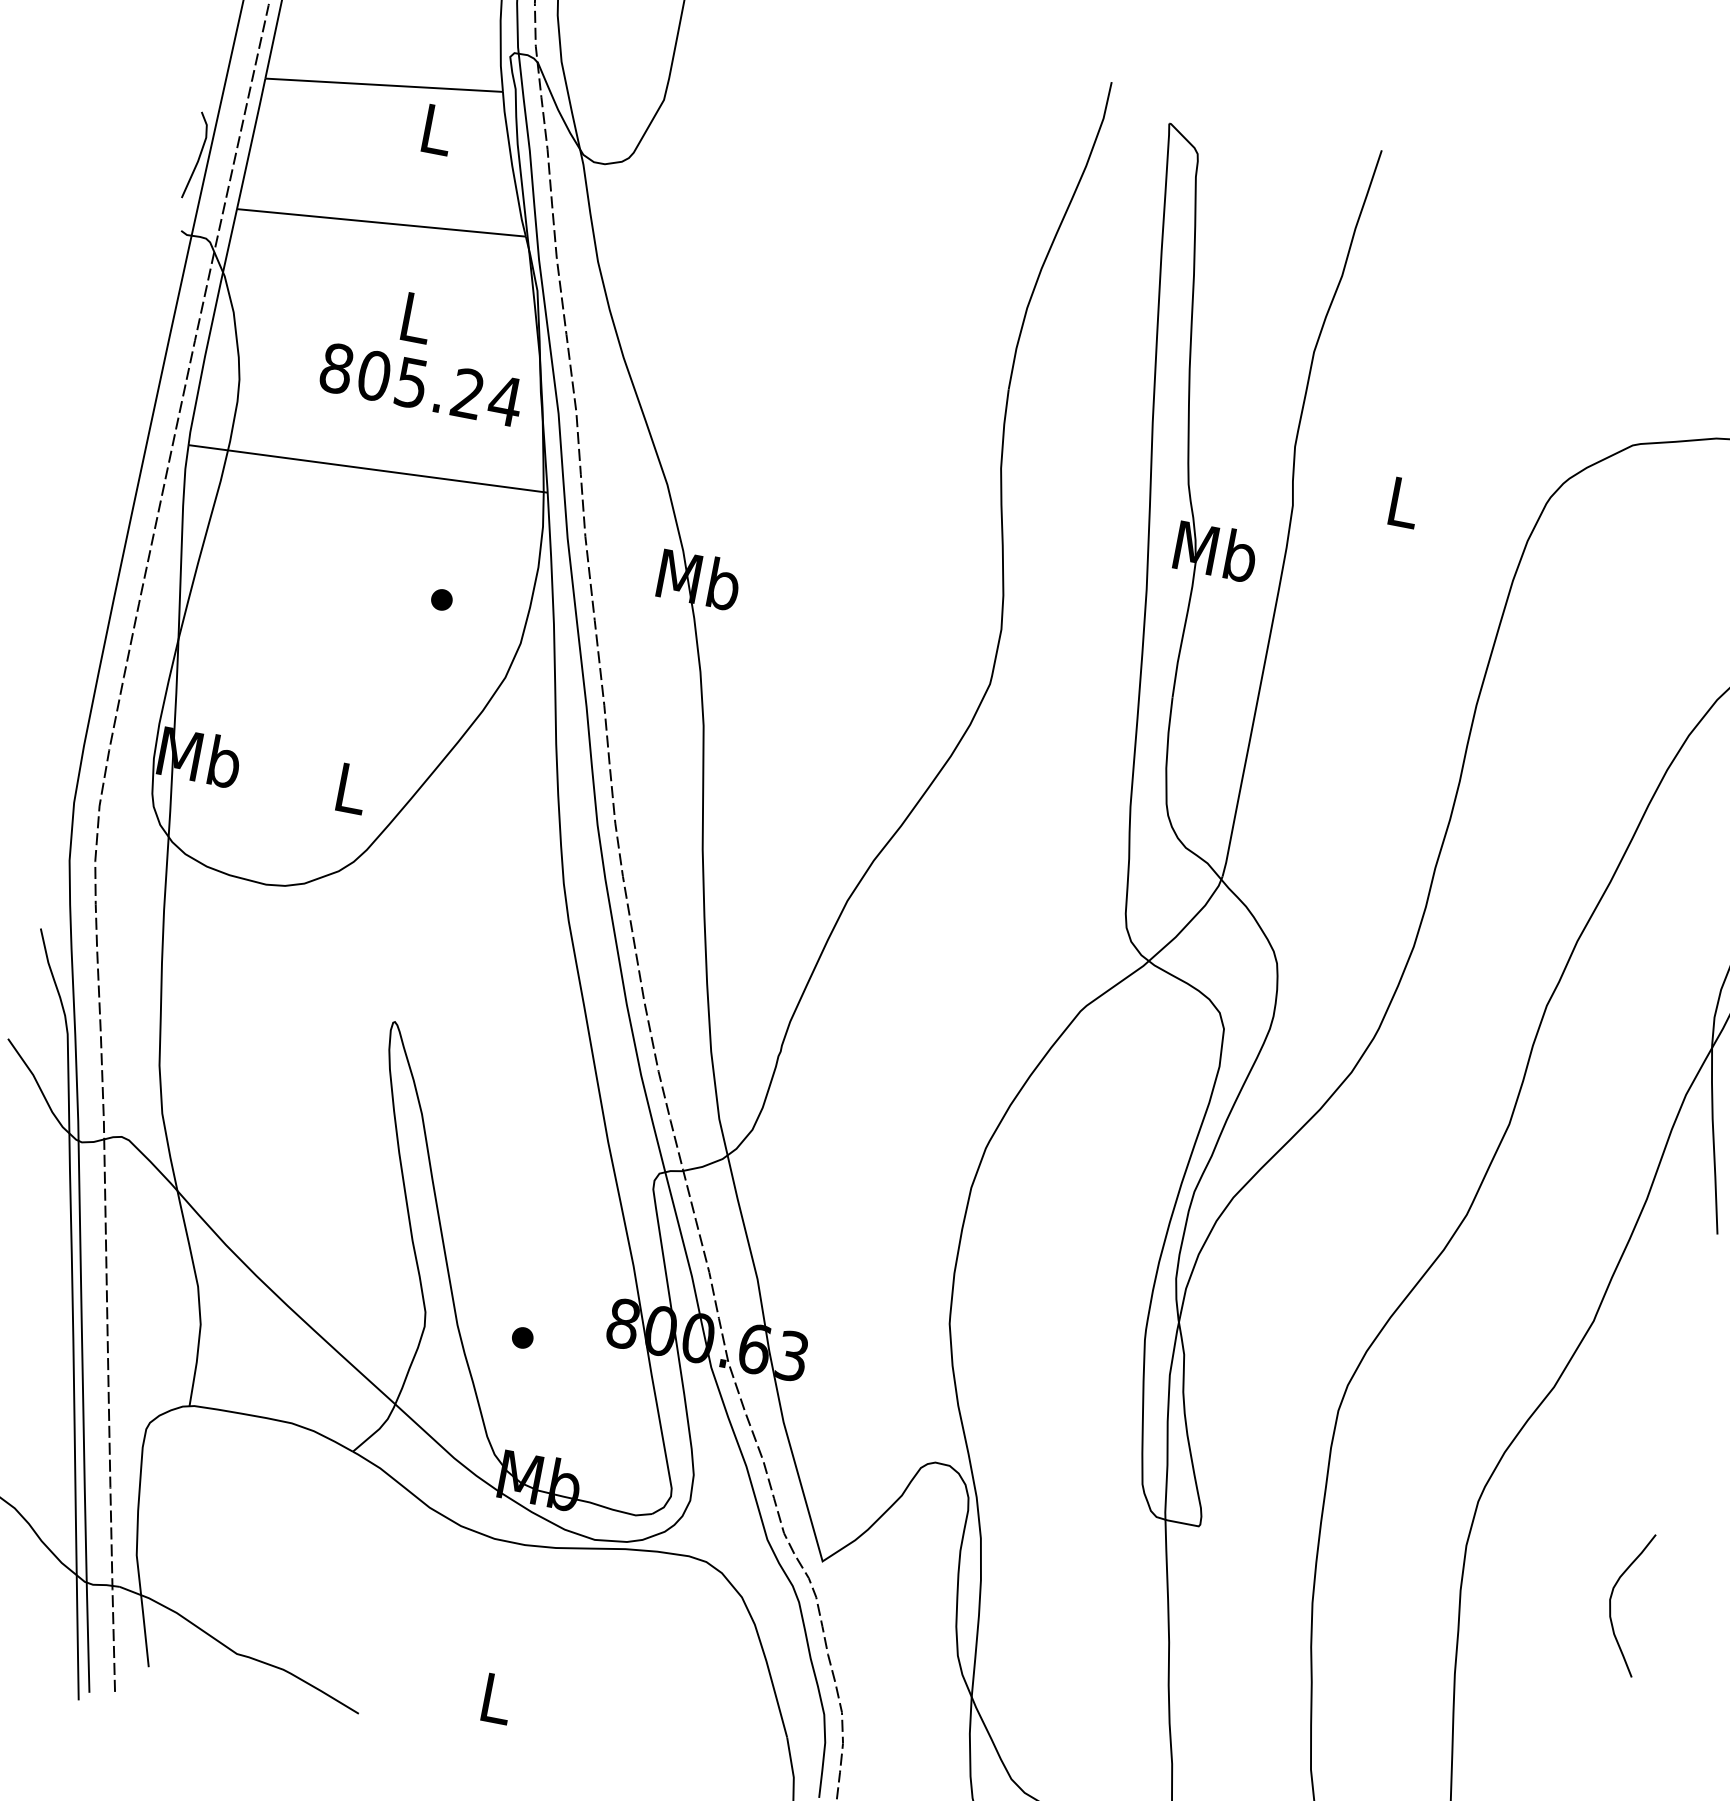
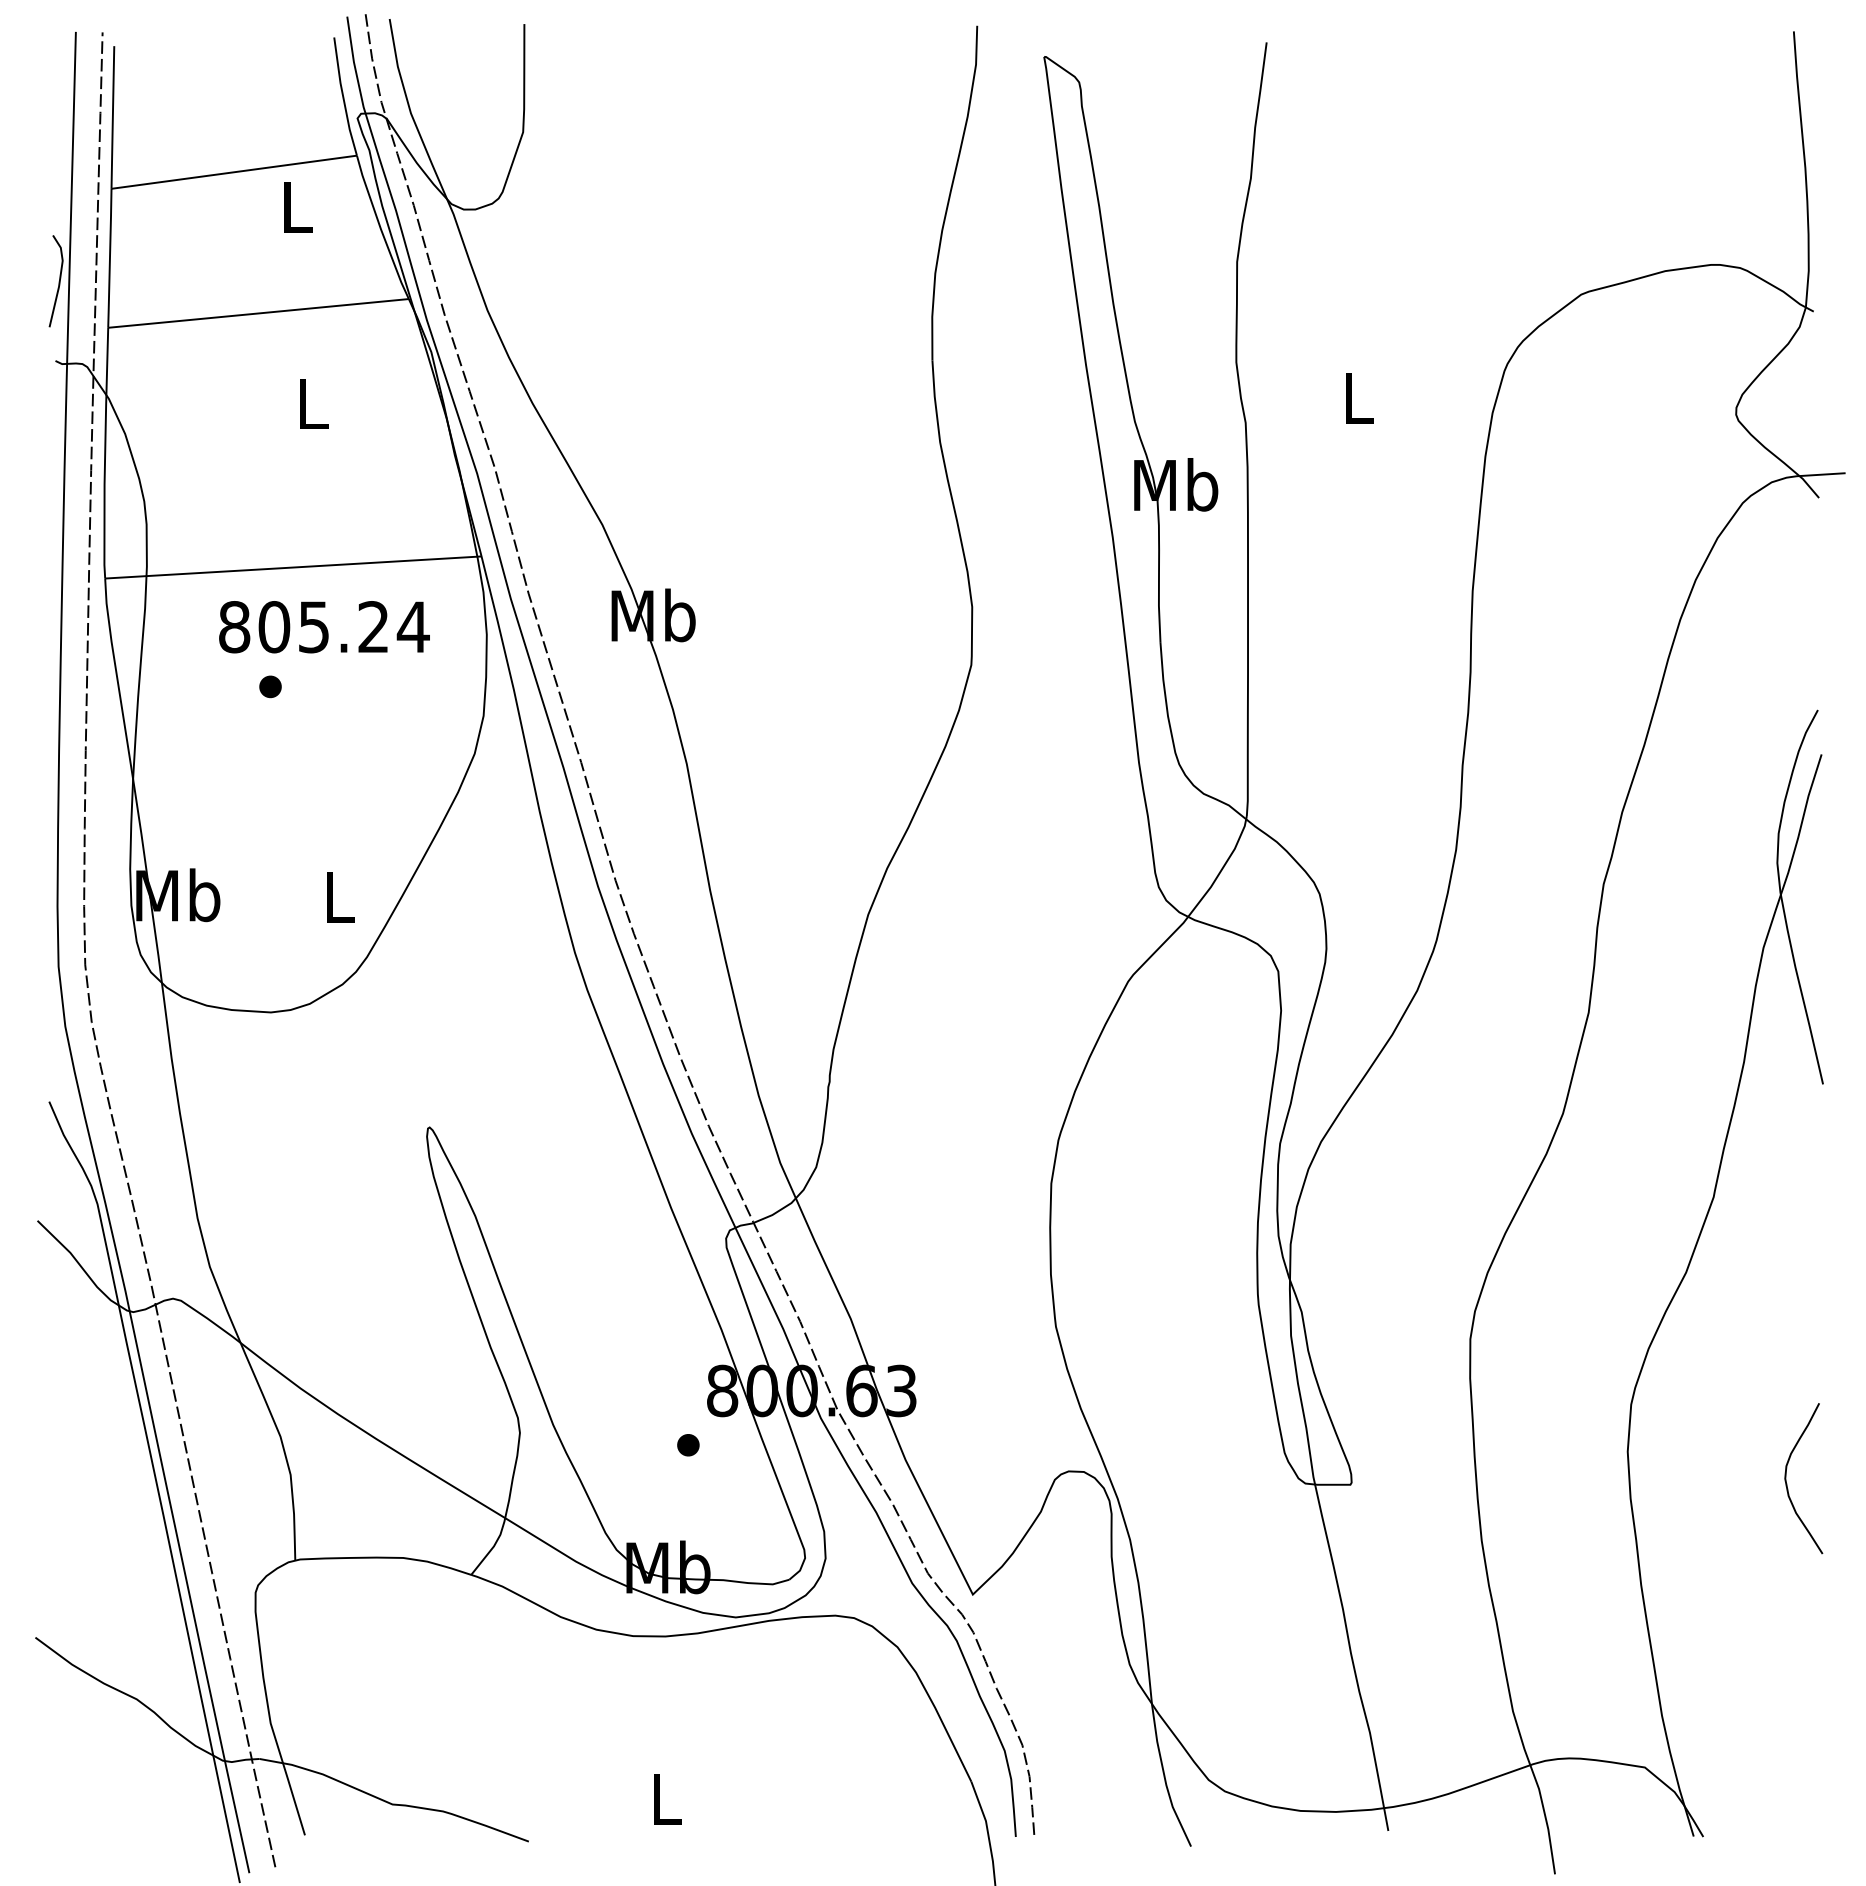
text: (421, 385) -> (324, 627), moved
part: (441, 599) -> (270, 686), moved
part: (522, 1338) -> (688, 1445), moved

